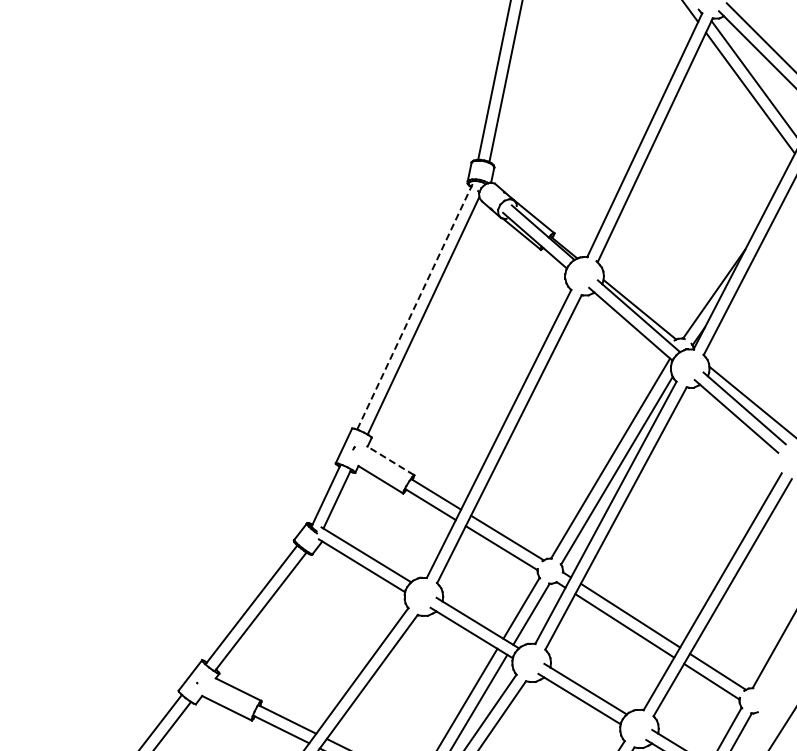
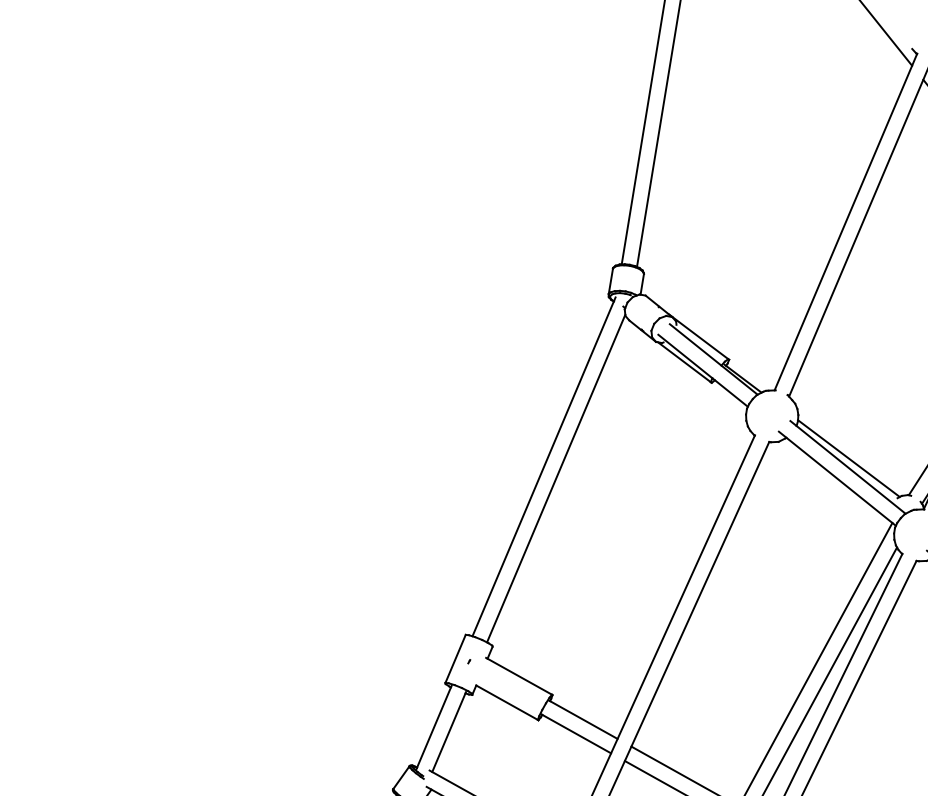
line: (414, 306) -> (543, 466), dashed -> solid
line: (390, 460) -> (519, 676), dashed -> solid

